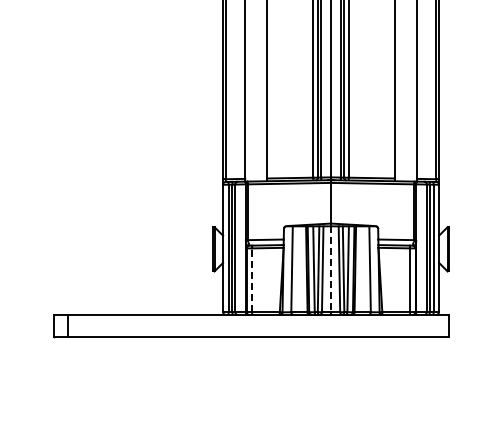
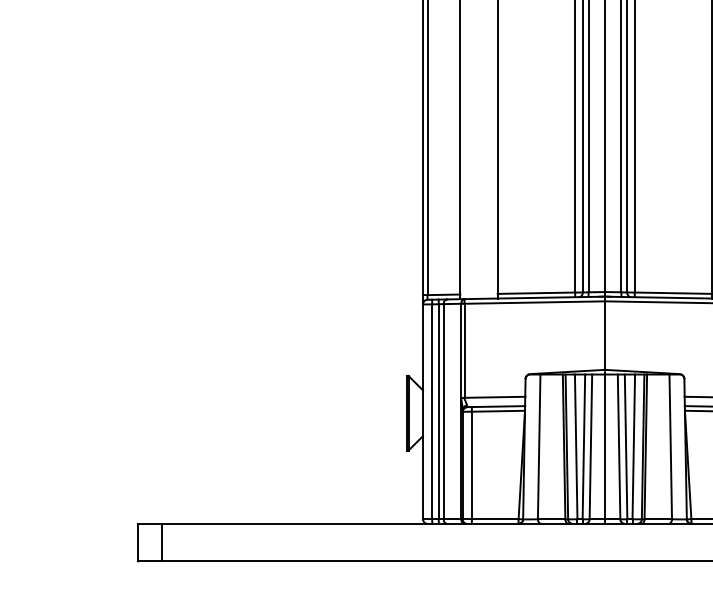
line: (331, 269) -> (605, 447), dashed -> solid
line: (252, 280) -> (472, 465), dashed -> solid

